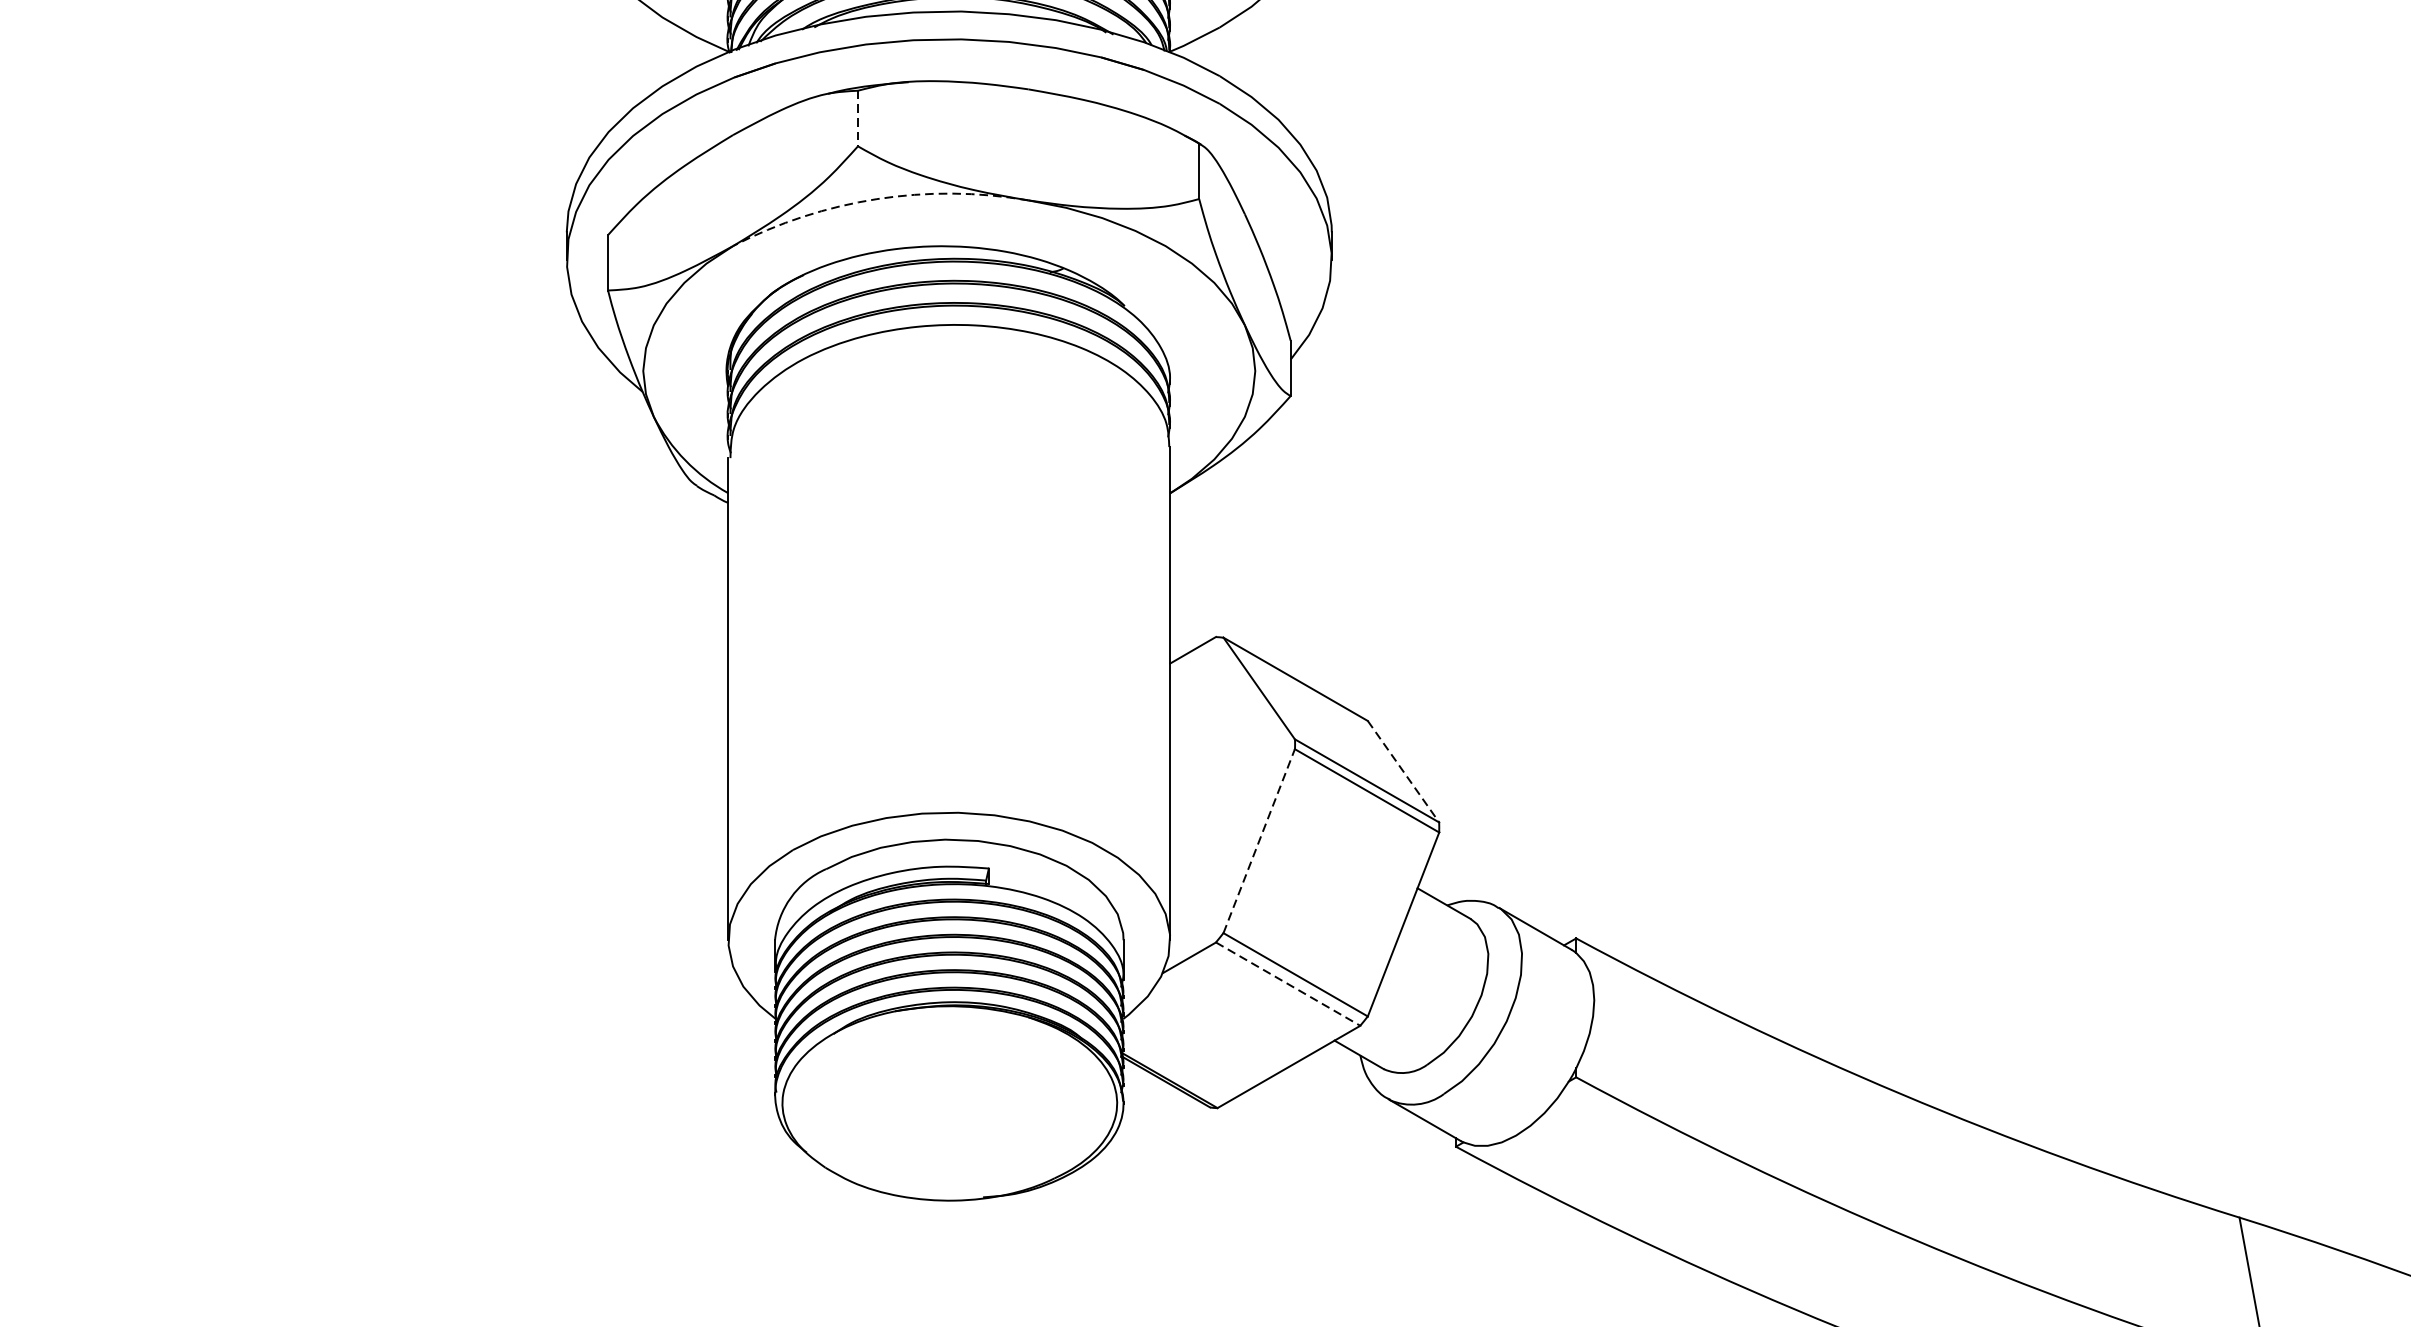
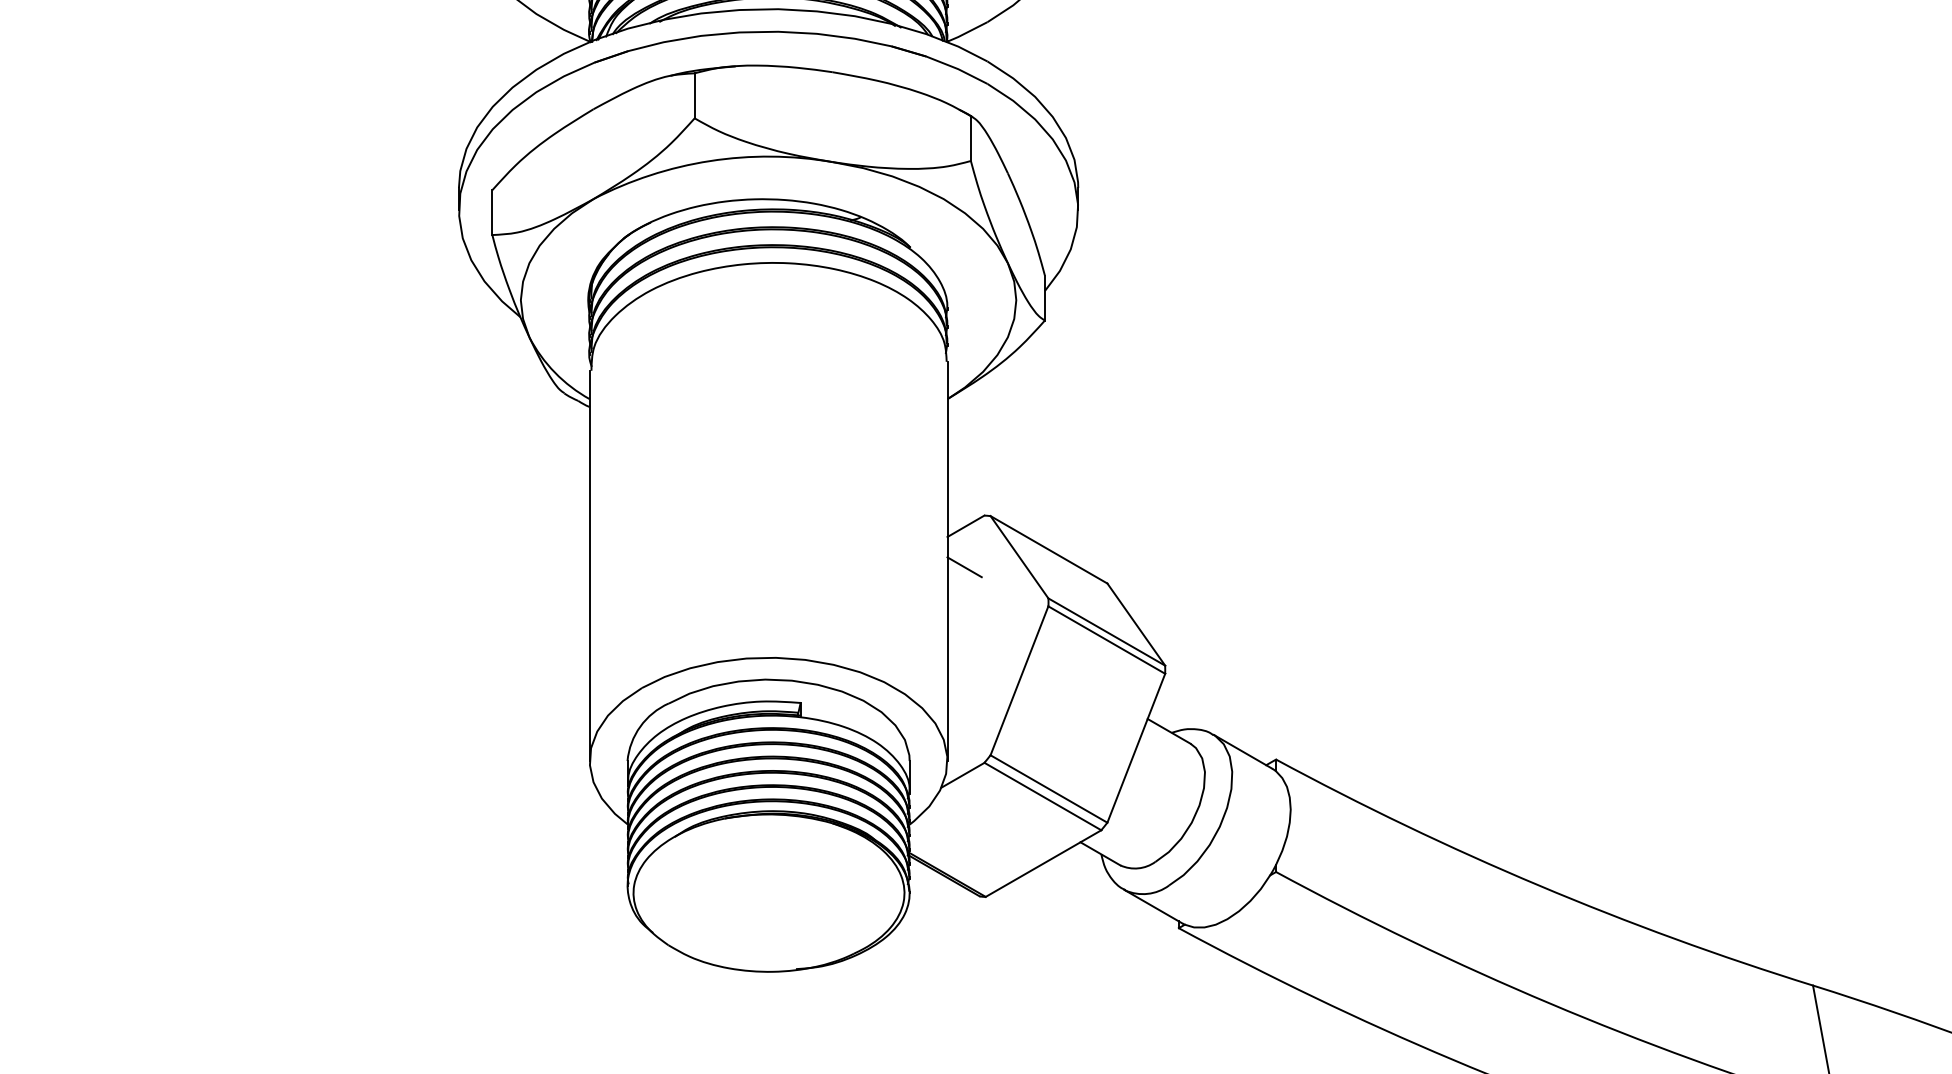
line: (857, 118) -> (694, 95), dashed -> solid
arc: (877, 199) -> (710, 161), dashed -> solid
line: (1191, 701) -> (964, 567), added
line: (1403, 772) -> (1136, 625), dashed -> solid
line: (1259, 840) -> (1019, 680), dashed -> solid
line: (1288, 984) -> (1043, 796), dashed -> solid

